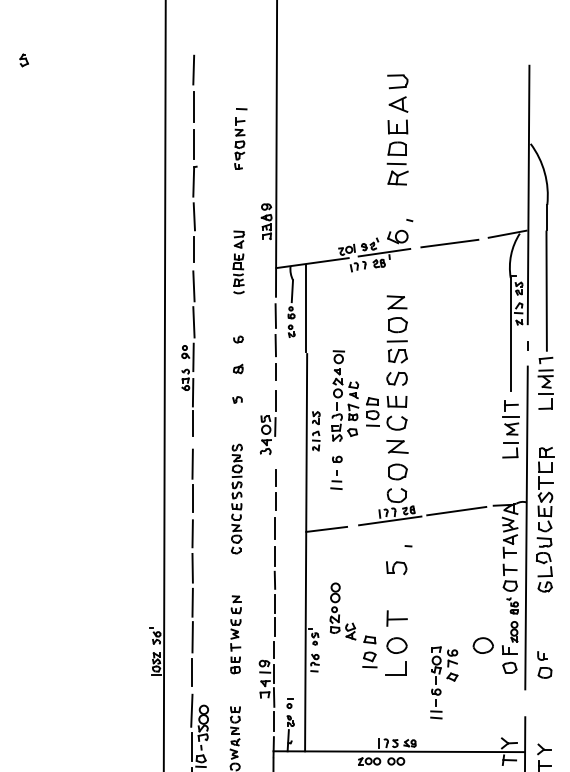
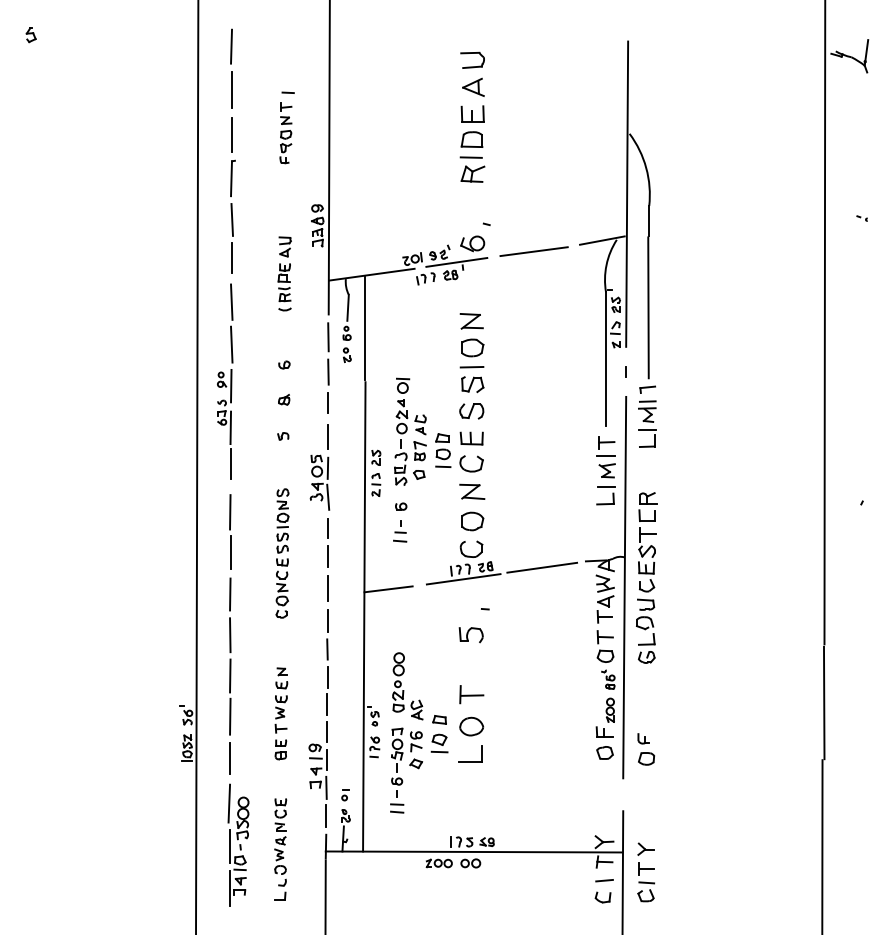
line: (275, 450) -> (328, 496), added
part: (483, 645) -> (573, 726), removed
part: (444, 682) -> (406, 770), moved

